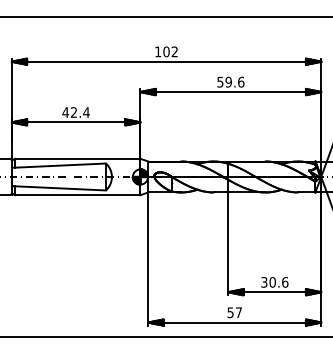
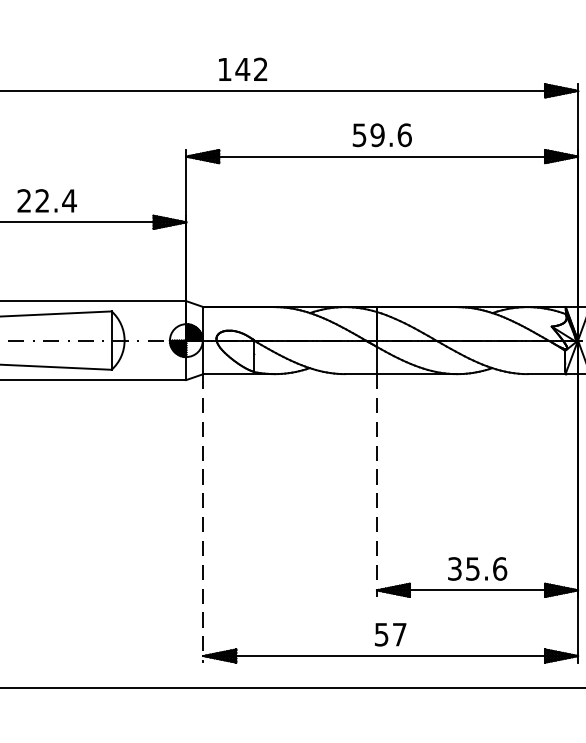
text: (166, 51) -> (242, 68), 102 -> 142
text: (65, 112) -> (23, 200), 42.4 -> 22.4
line: (228, 244) -> (377, 486), solid -> dashed
line: (148, 259) -> (203, 519), solid -> dashed
text: (272, 282) -> (472, 569), 30.6 -> 35.6

